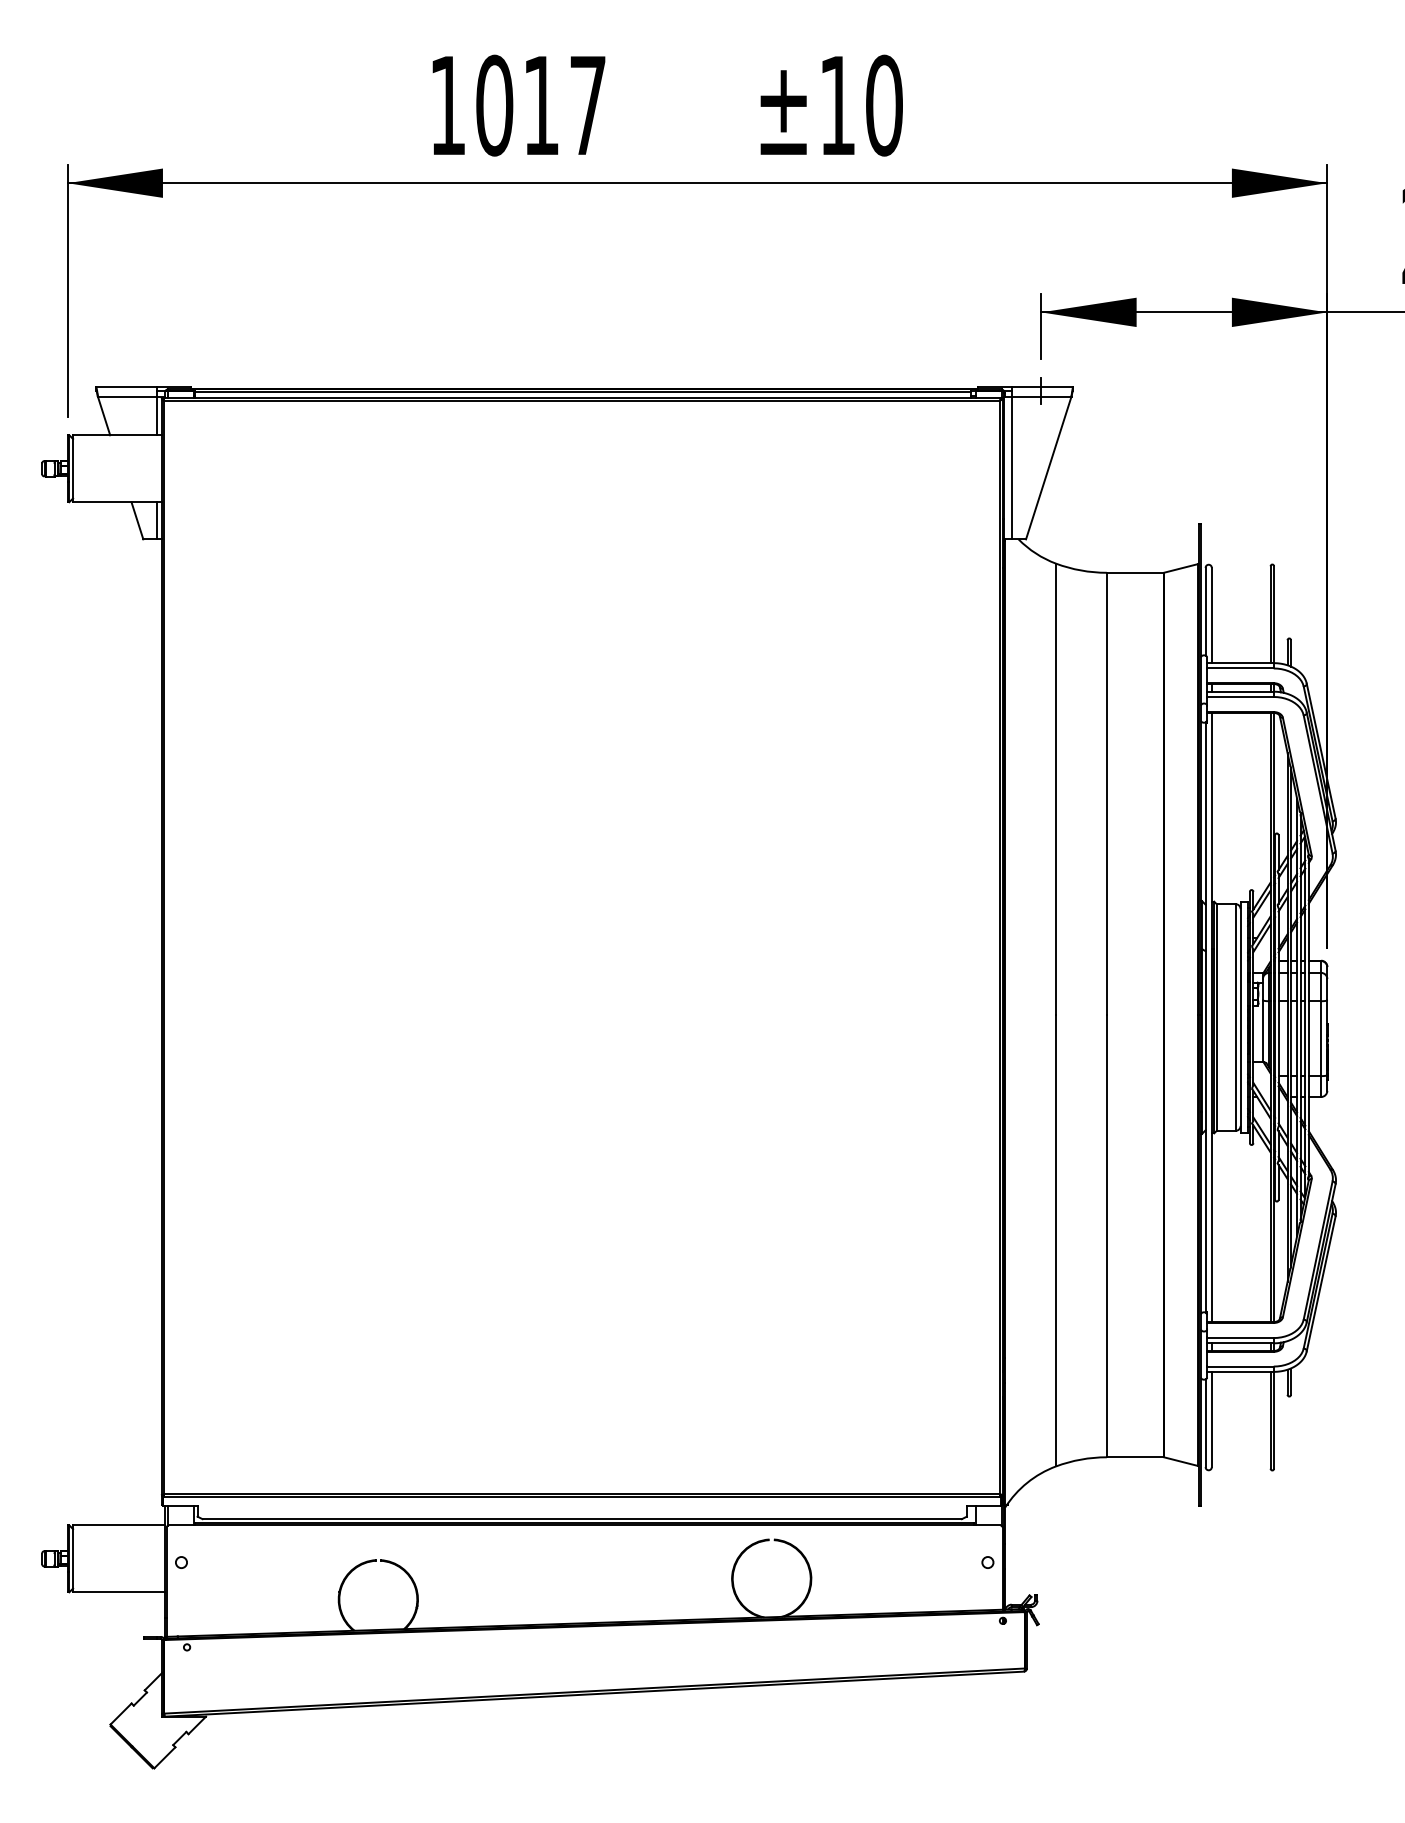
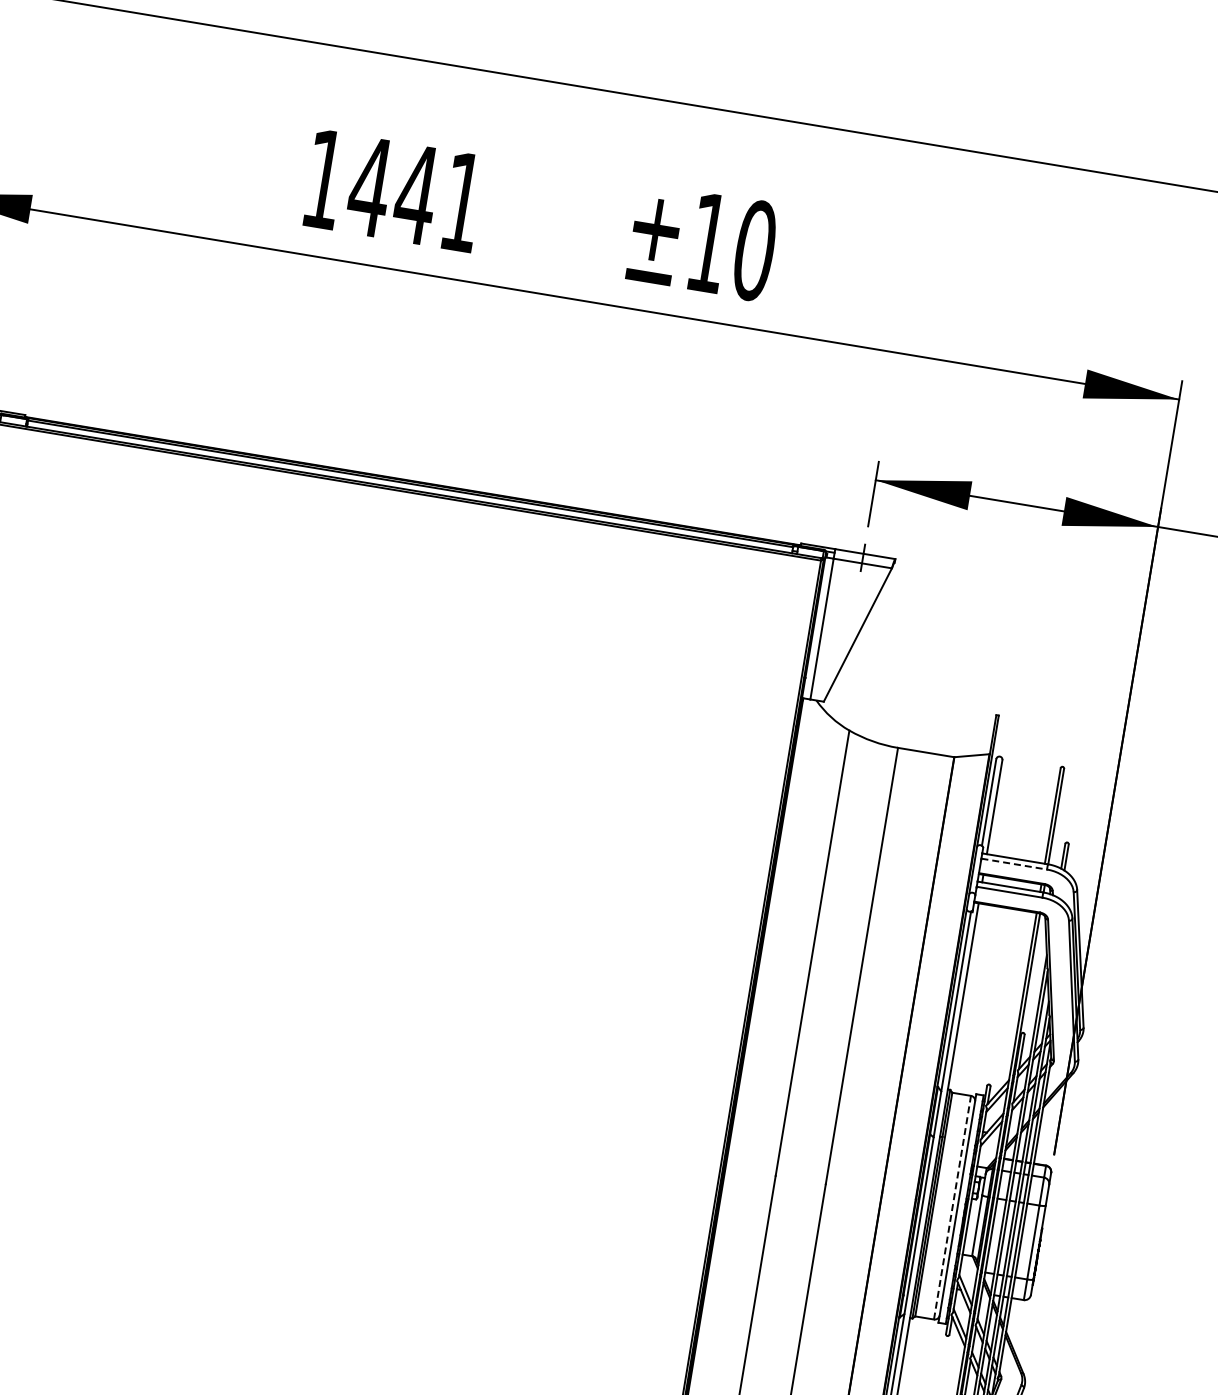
text: (540, 105) -> (415, 194), 1017 -> 1441
line: (1240, 668) -> (1014, 864), solid -> dashed
line: (1235, 1017) -> (952, 1207), solid -> dashed

